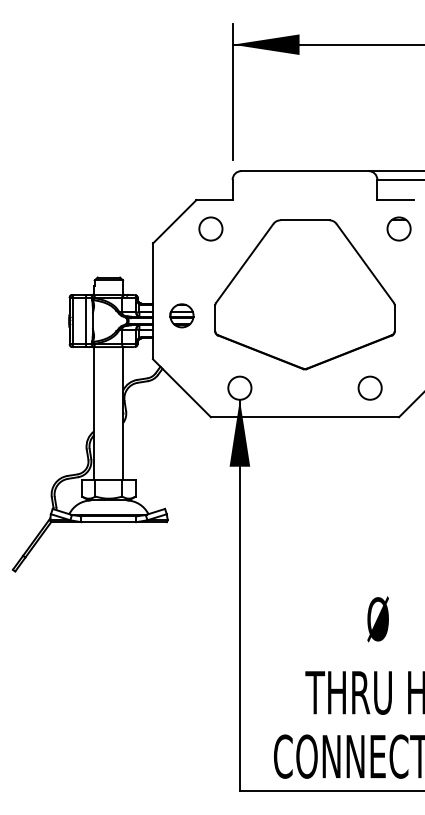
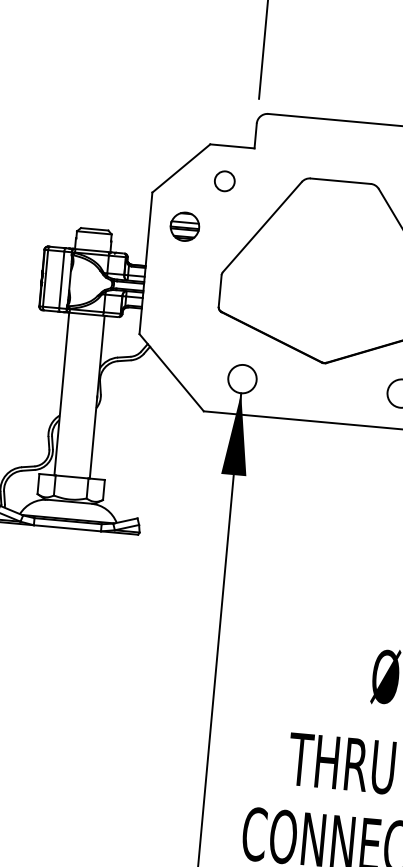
circle: (210, 228) -> (224, 180), size x0.7
part: (181, 315) -> (184, 226), moved

